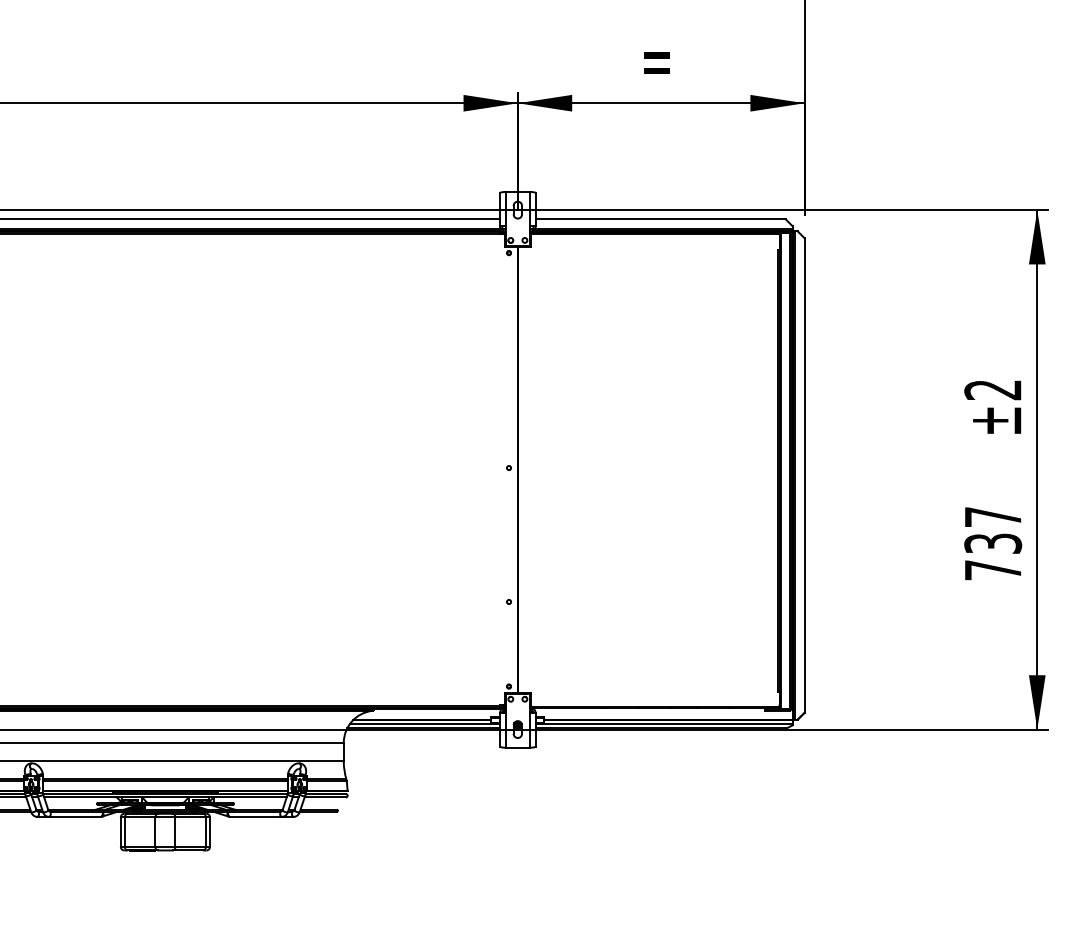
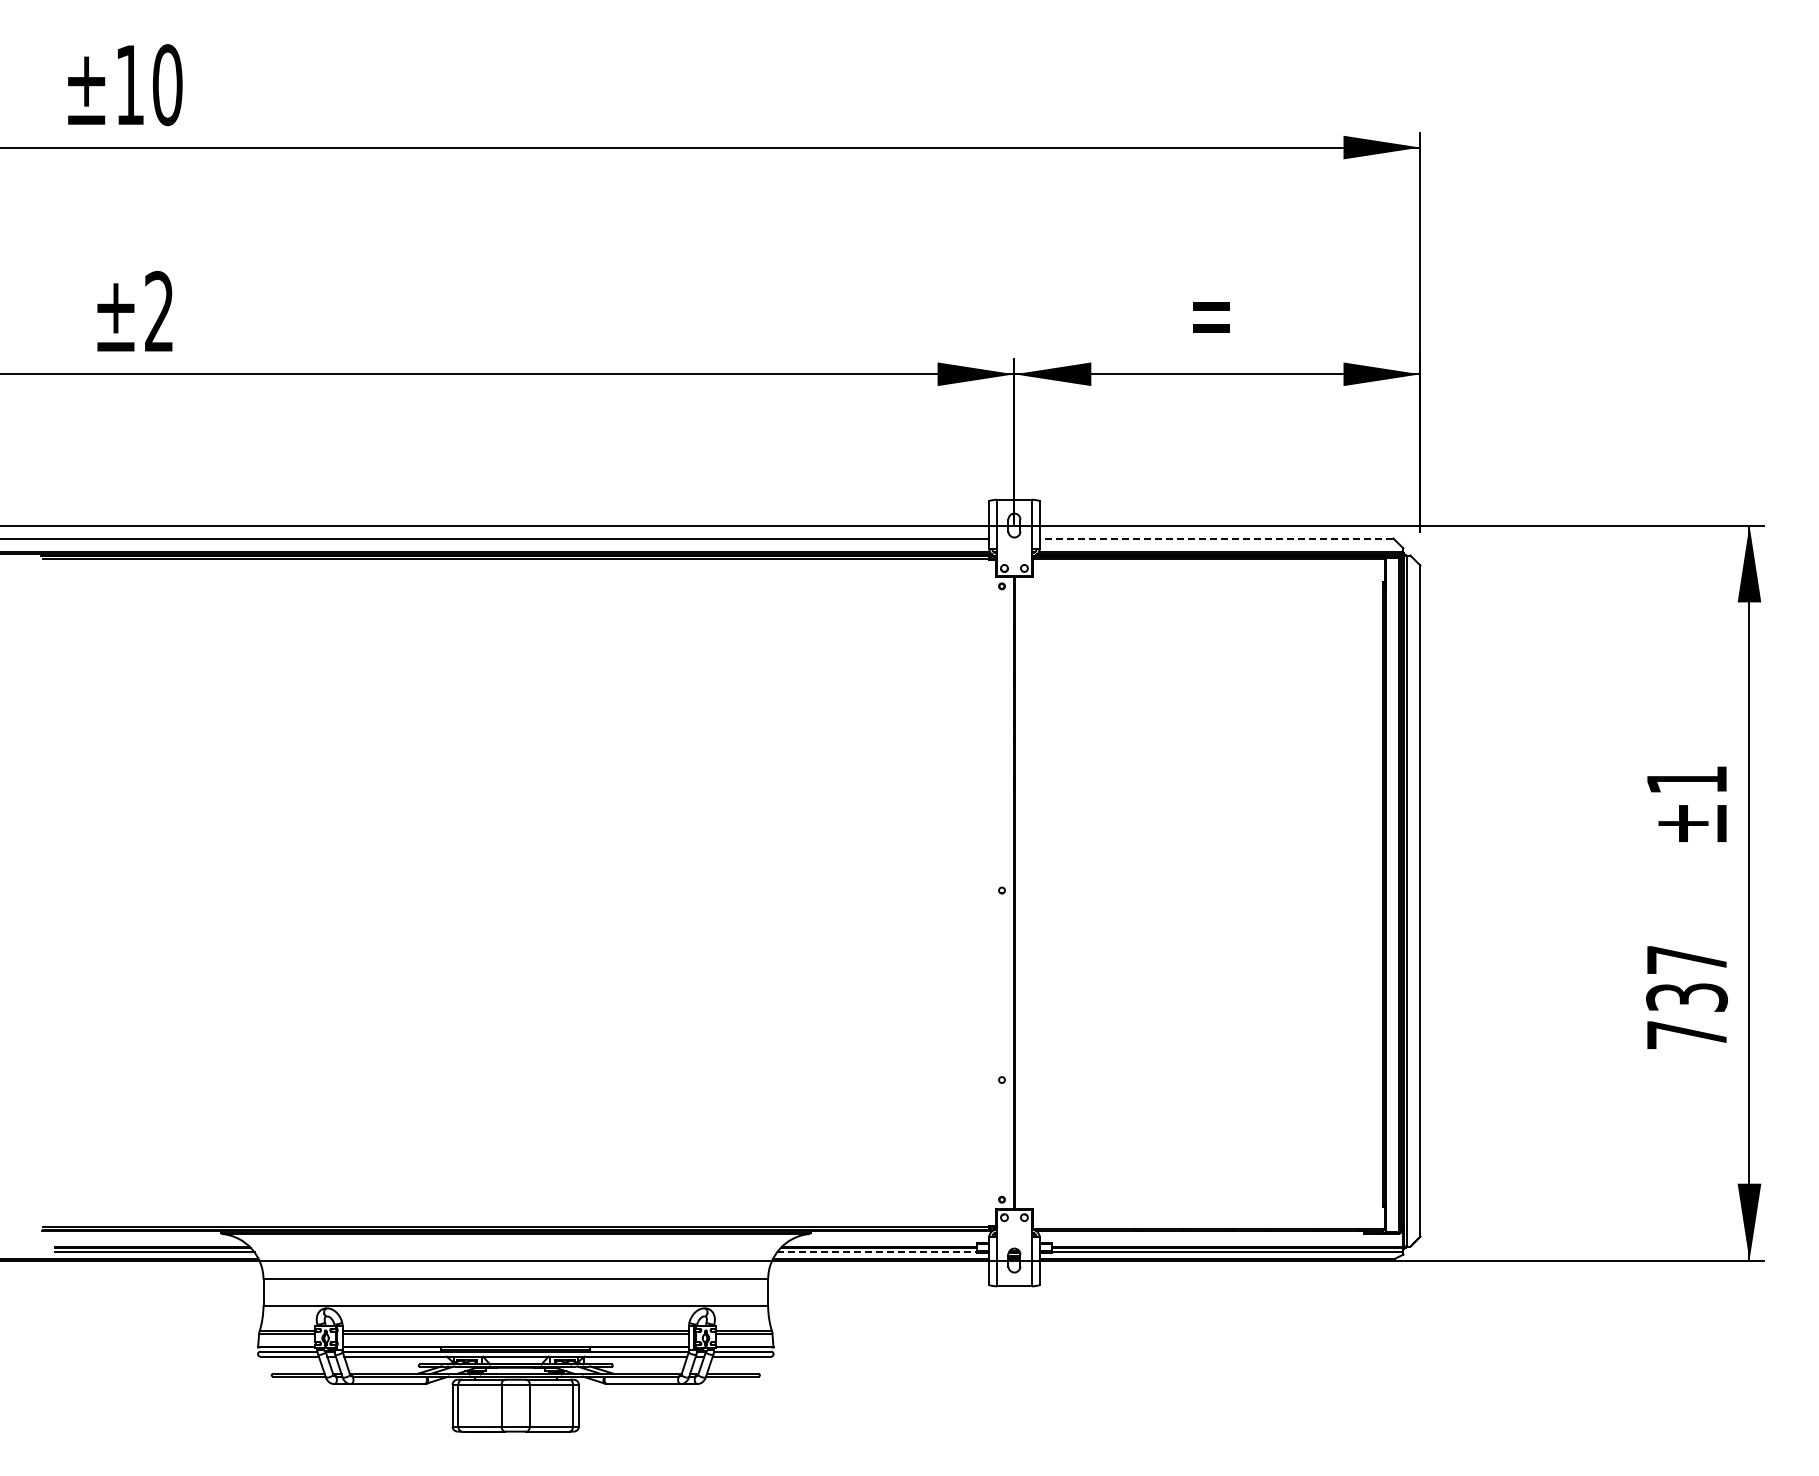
line: (660, 219) -> (1216, 538), solid -> dashed
text: (992, 390) -> (1686, 780), ±2 -> ±1
line: (421, 723) -> (877, 1252), solid -> dashed

